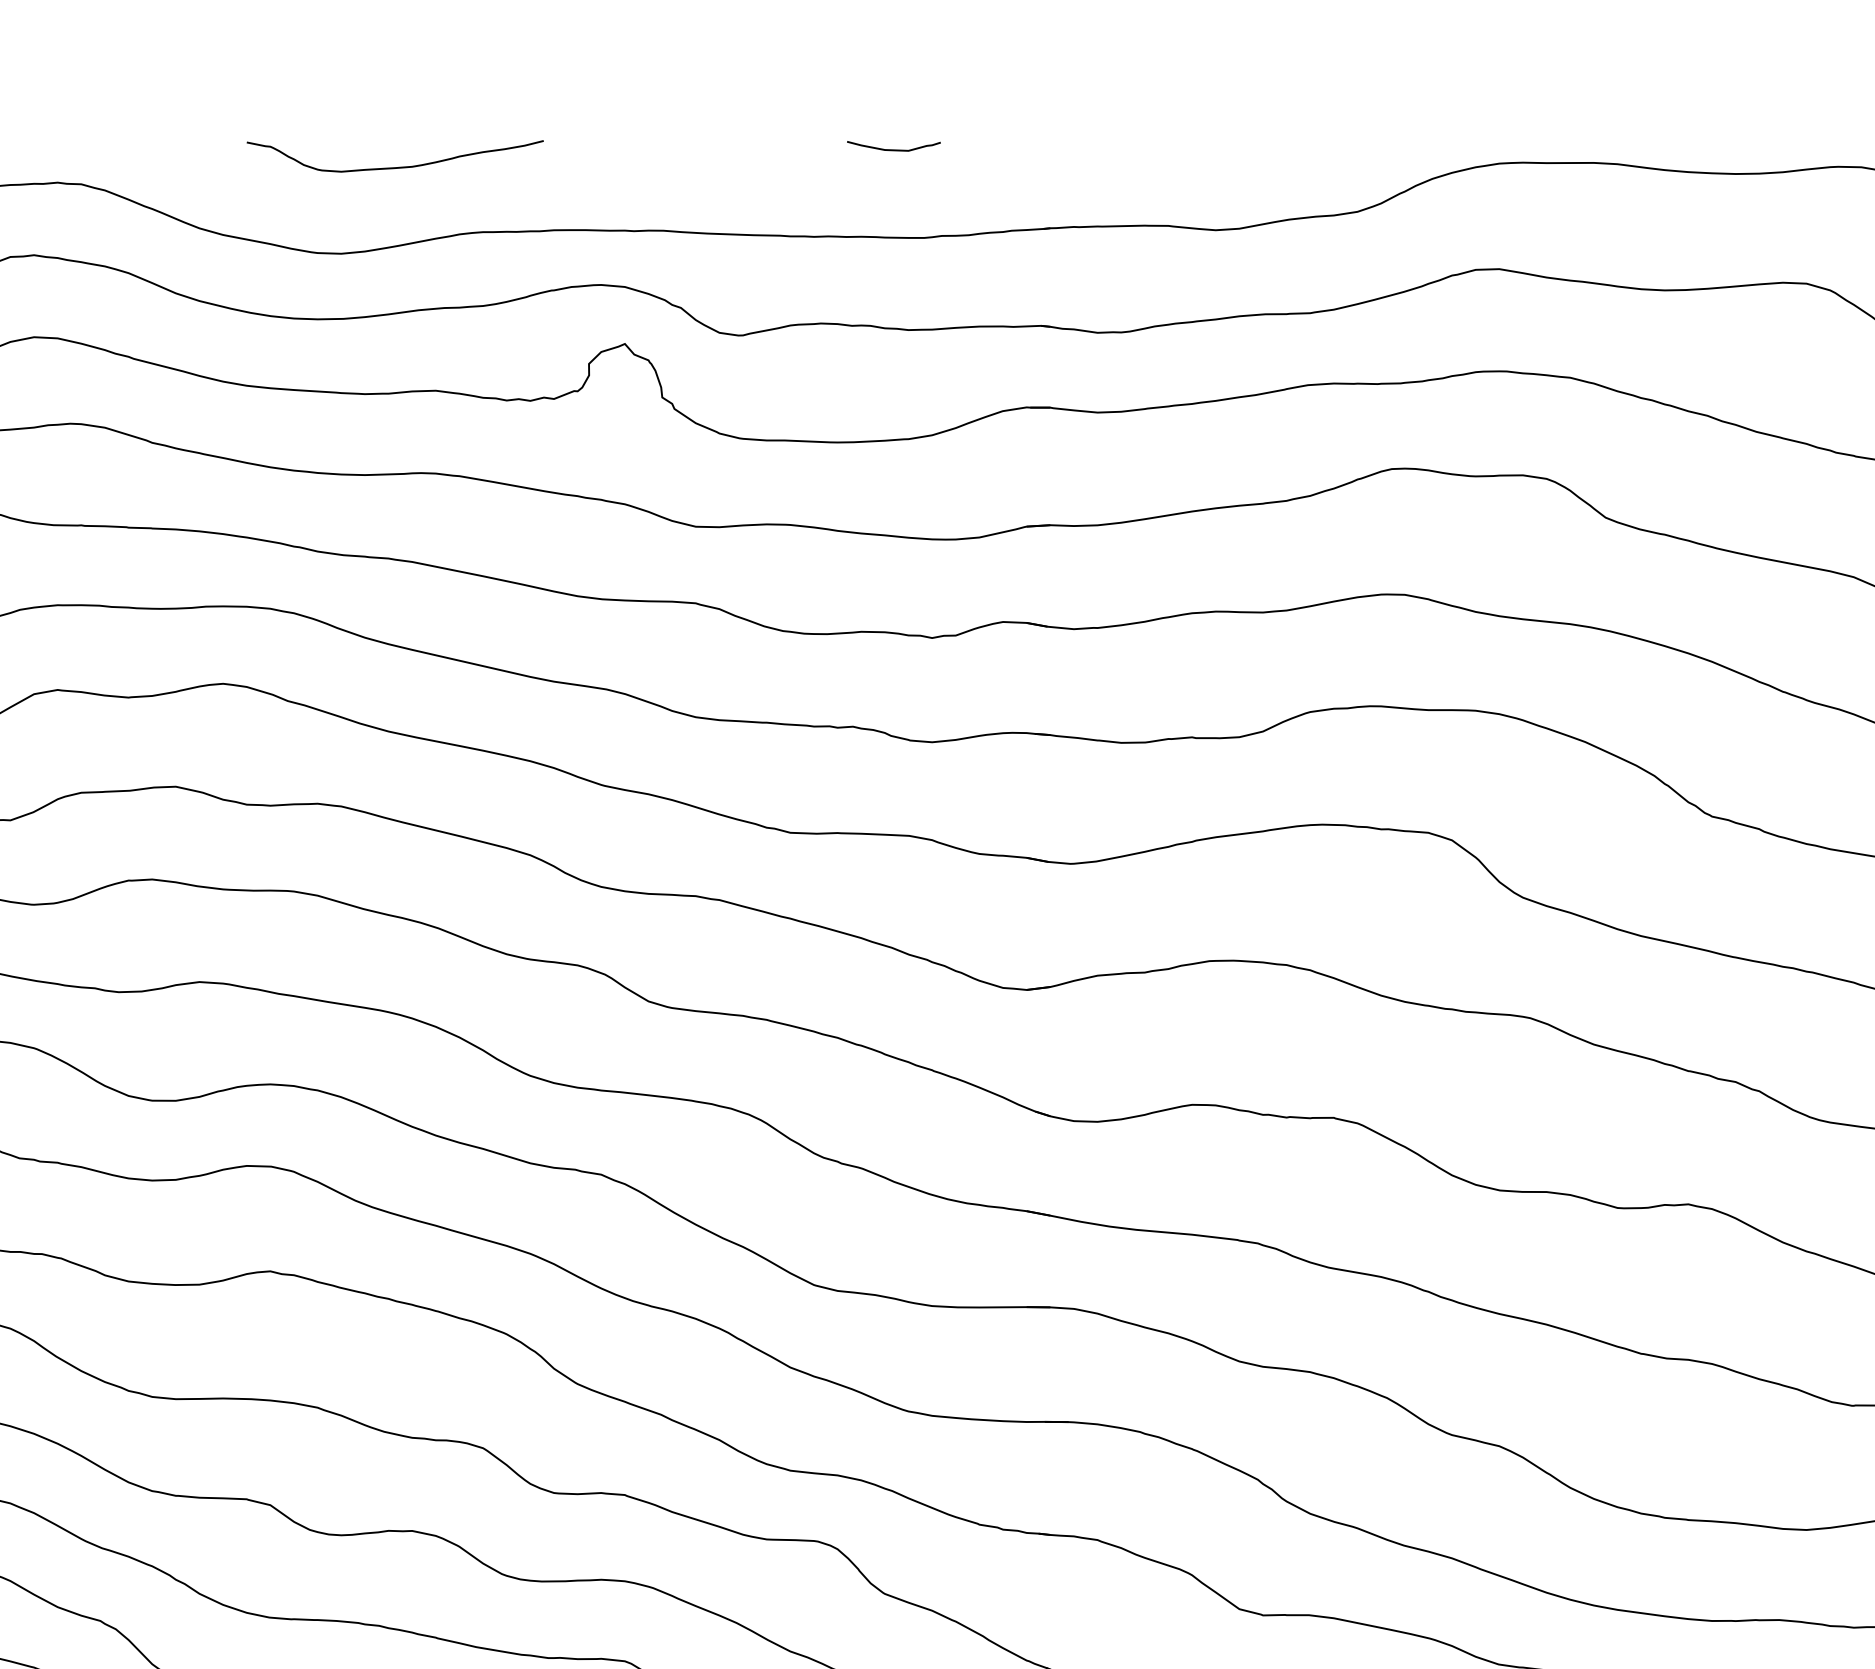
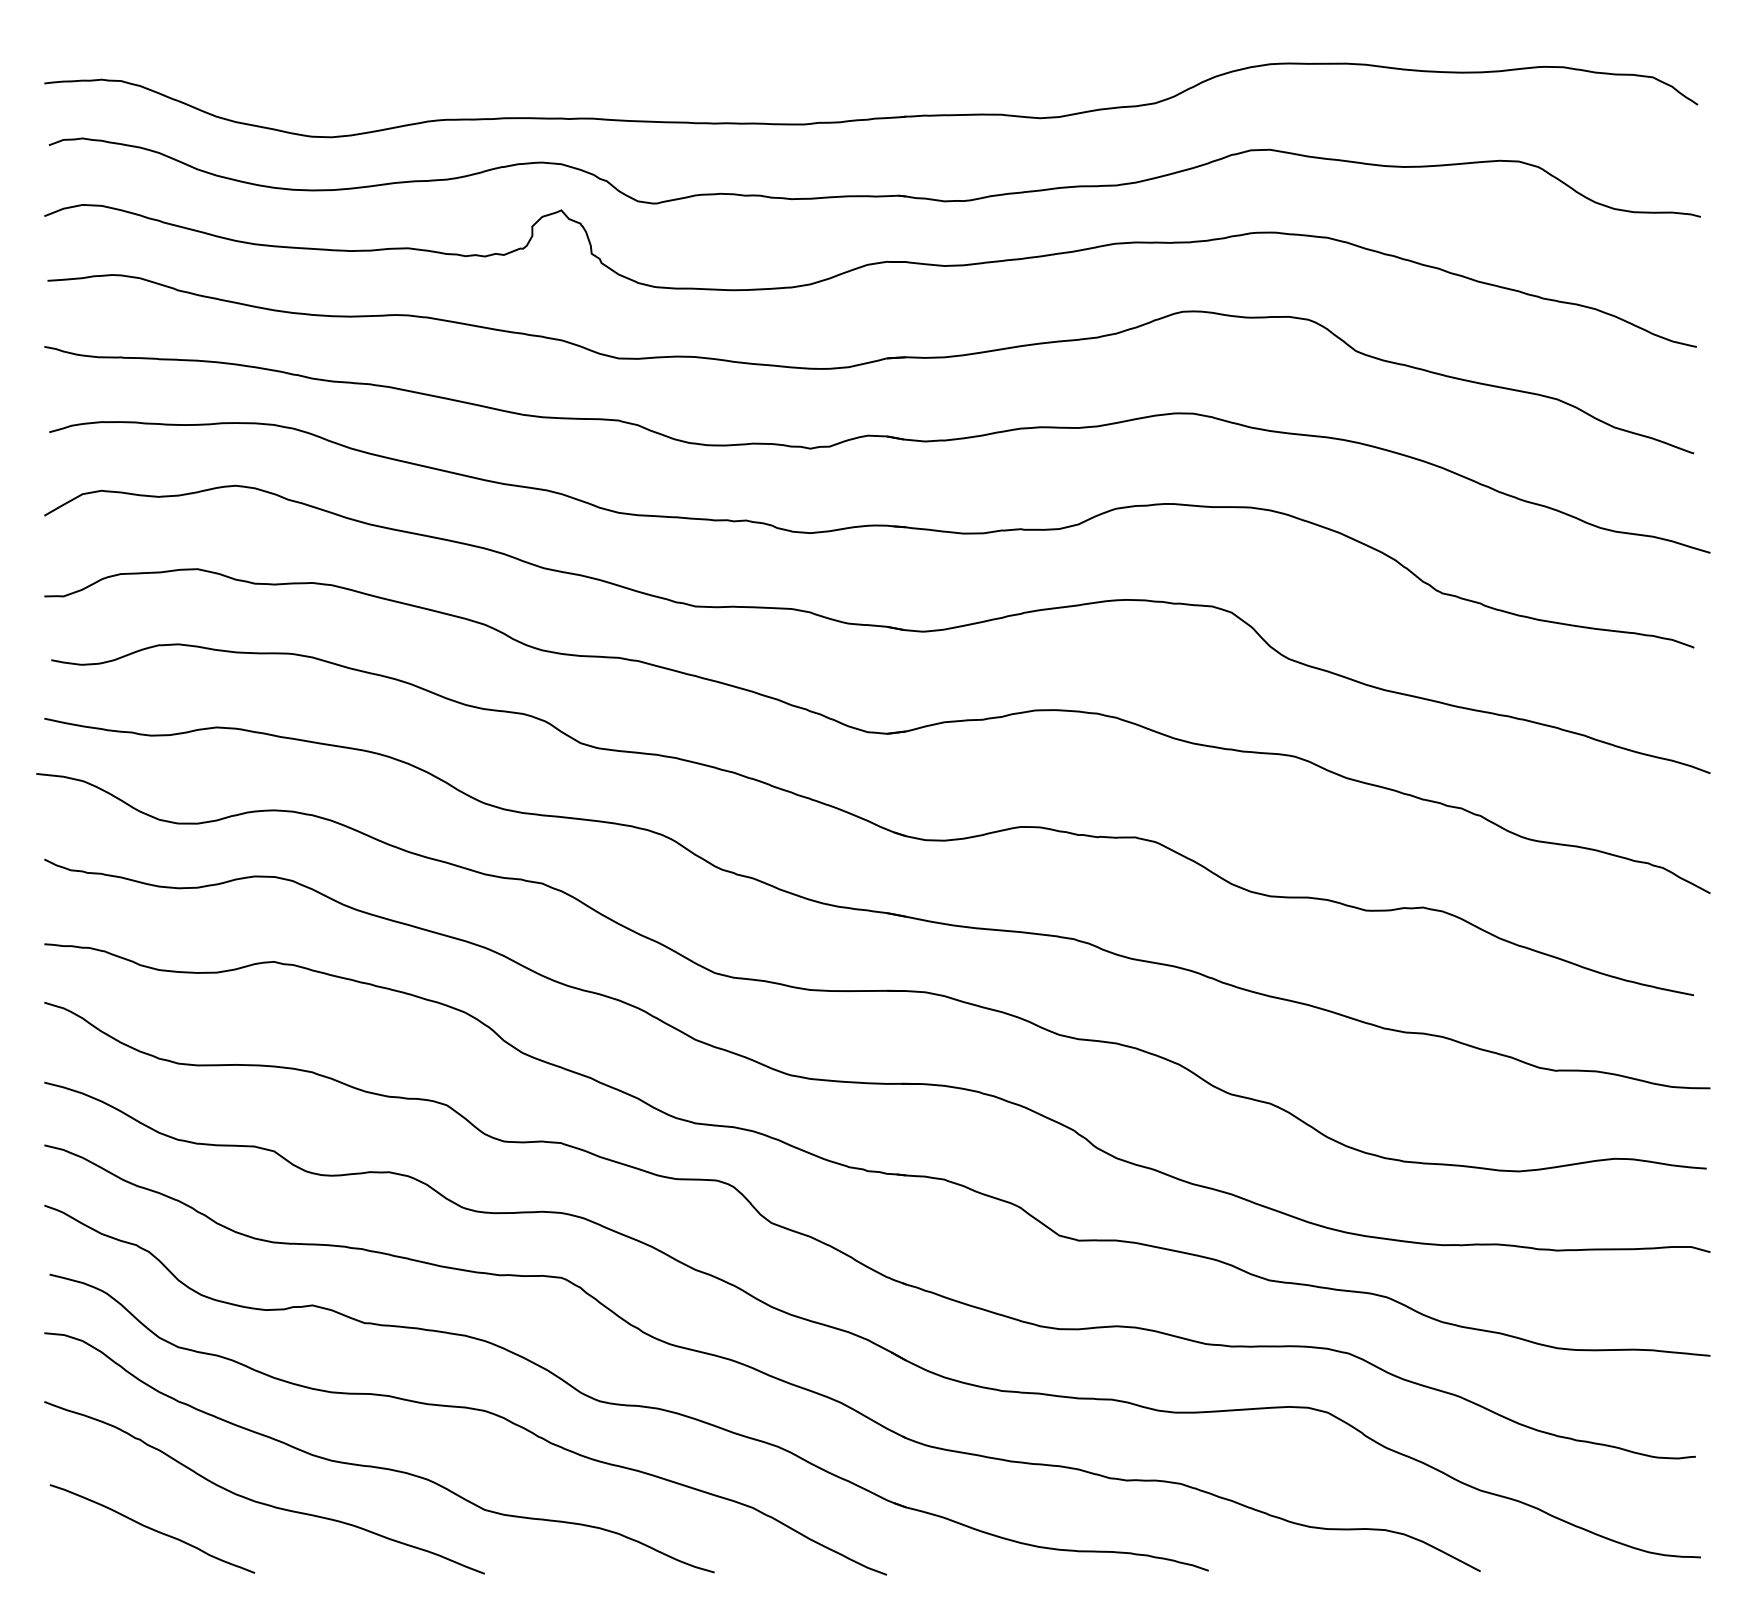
curve: (894, 149) -> (779, 52), removed
curve: (396, 166) -> (376, 66), removed

